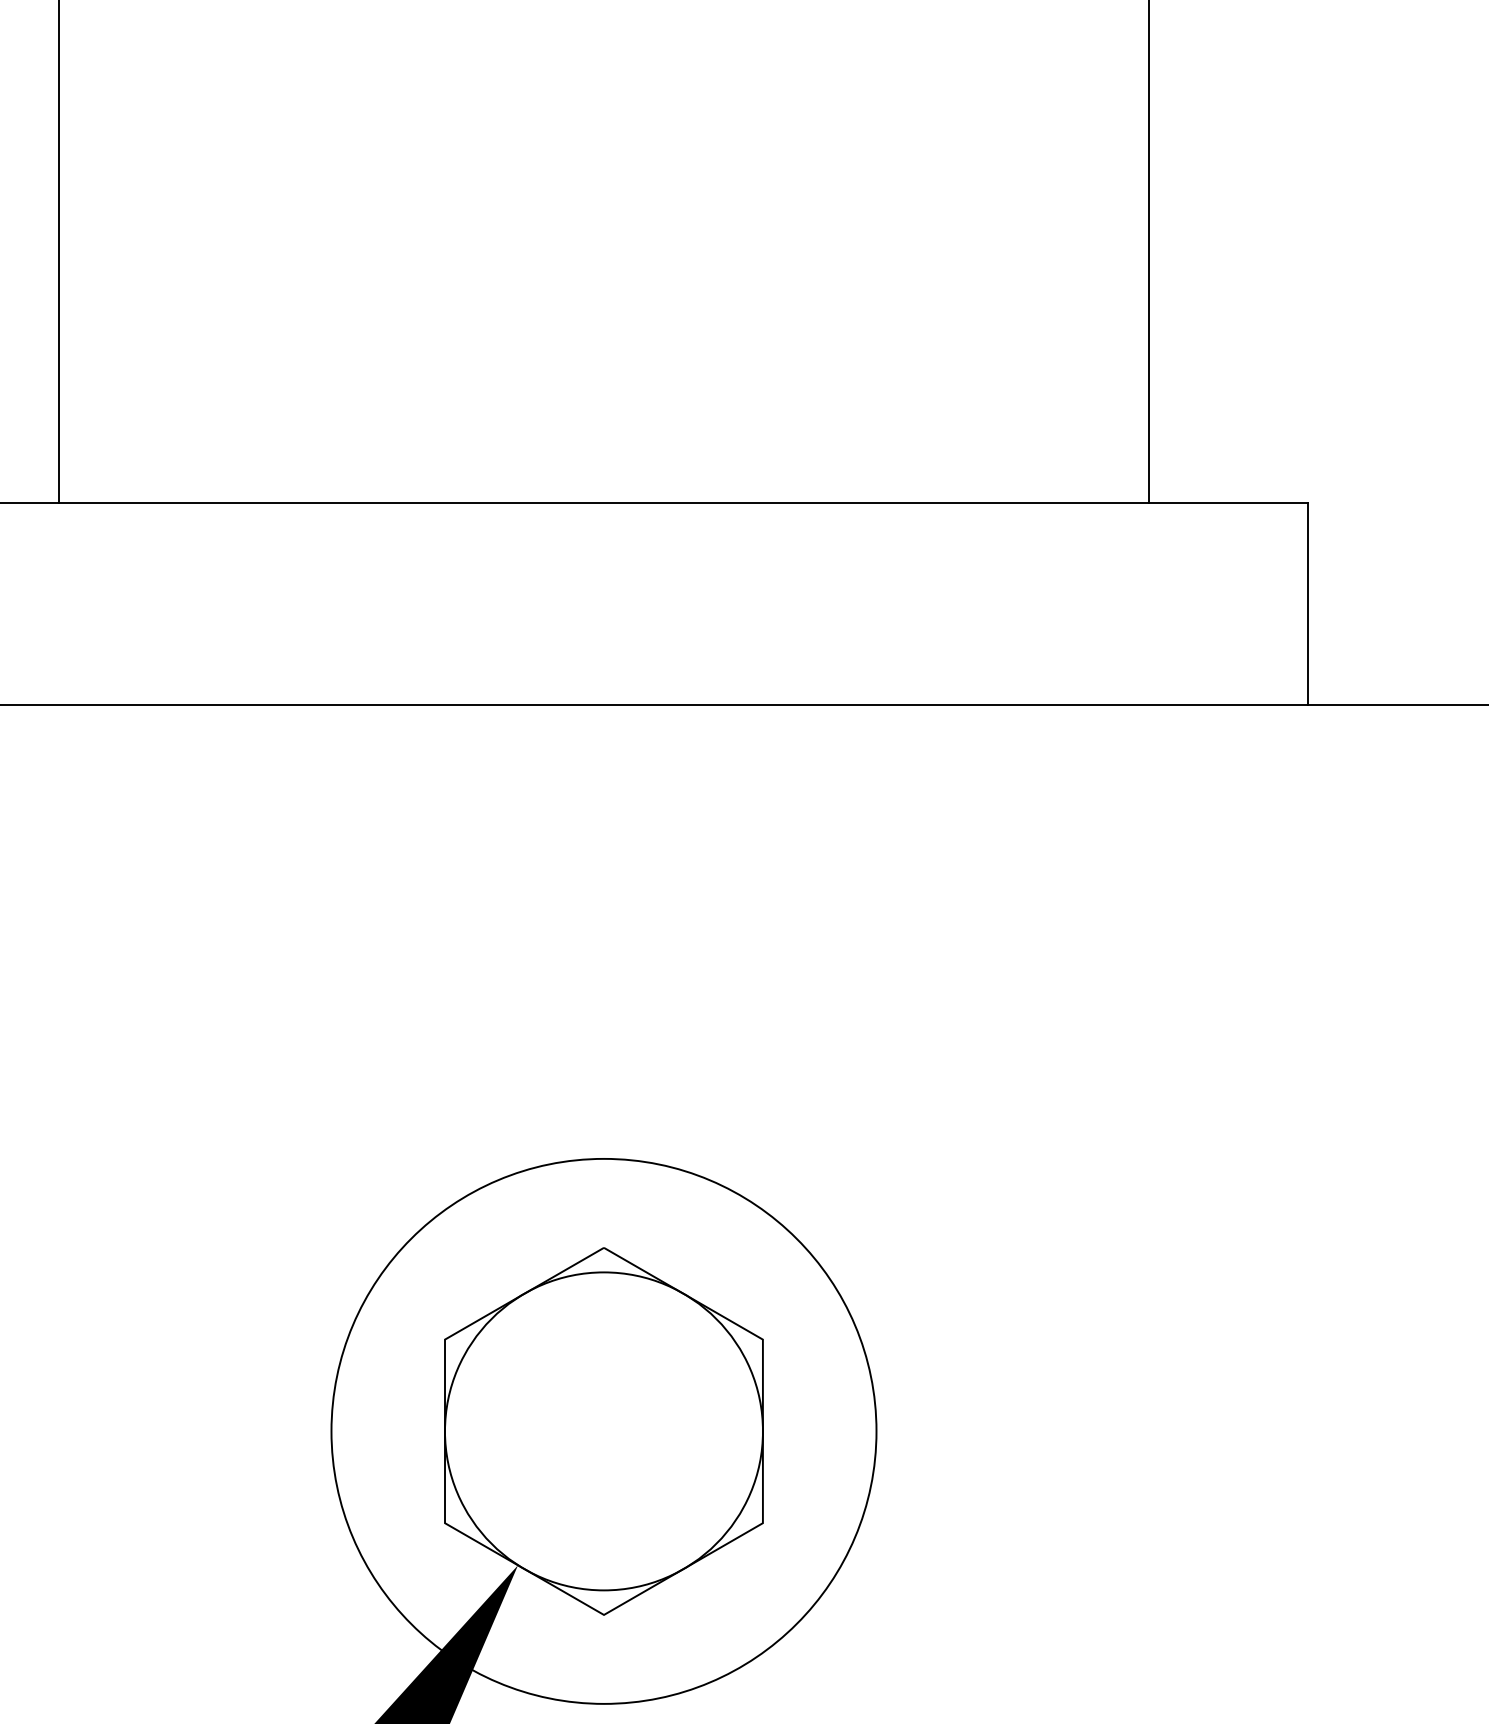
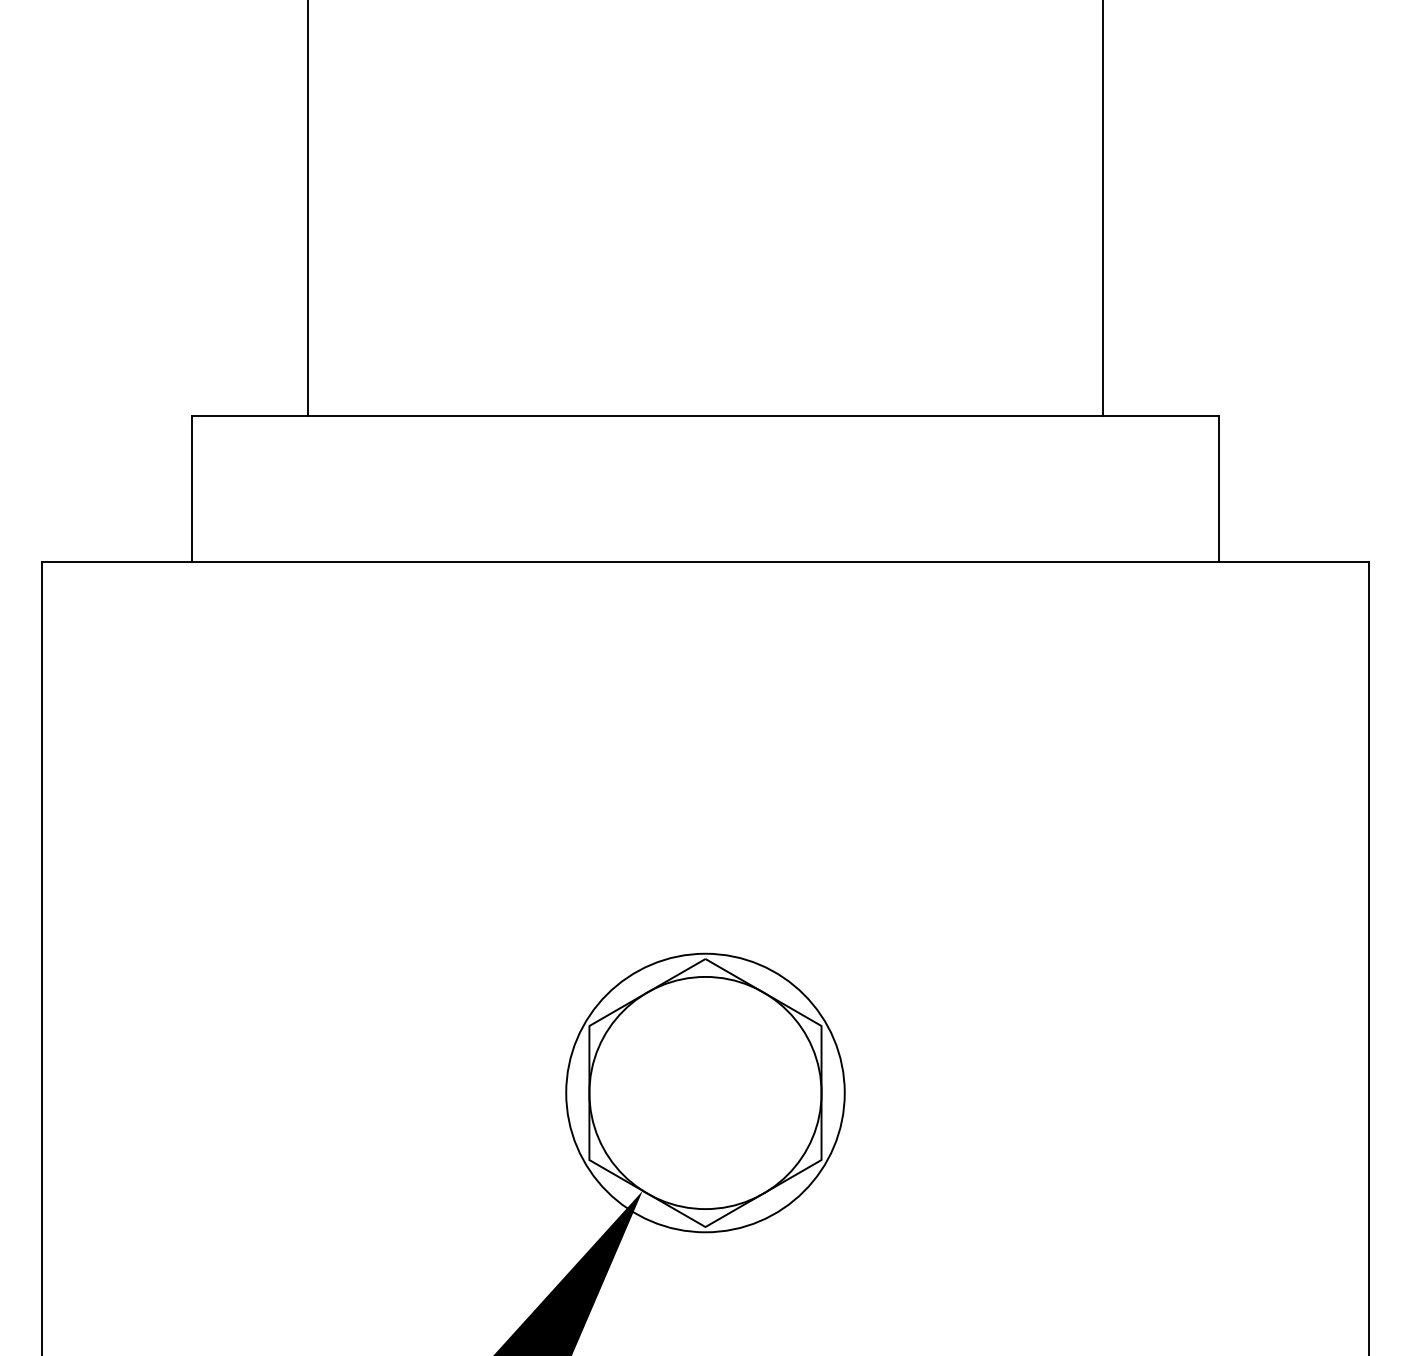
circle: (603, 1430) -> (705, 1092), size x0.7

